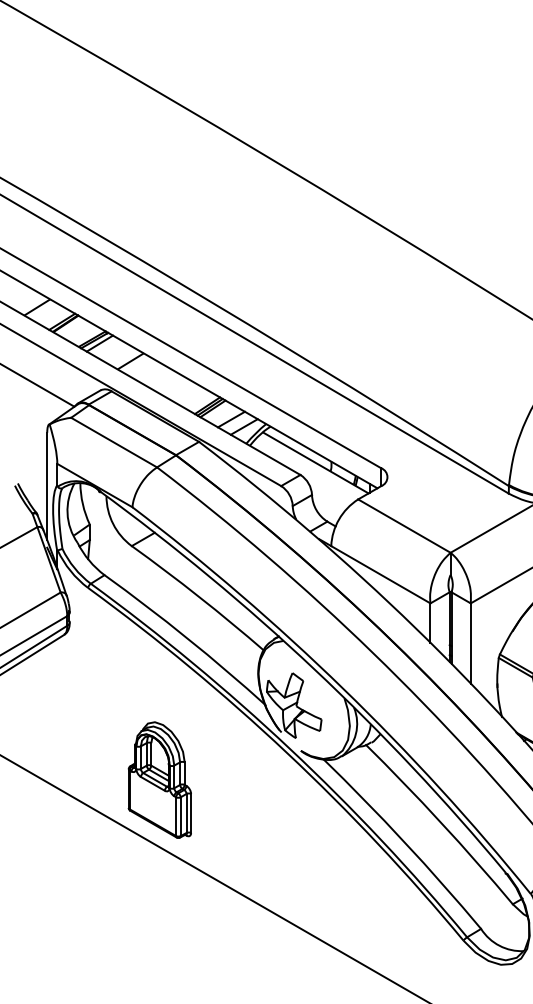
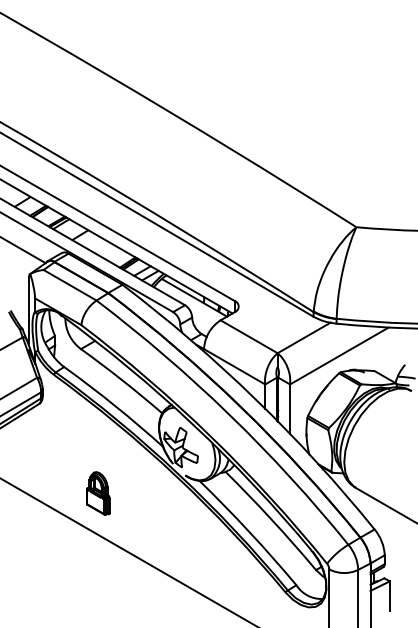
part: (160, 780) -> (98, 493), size x0.6

